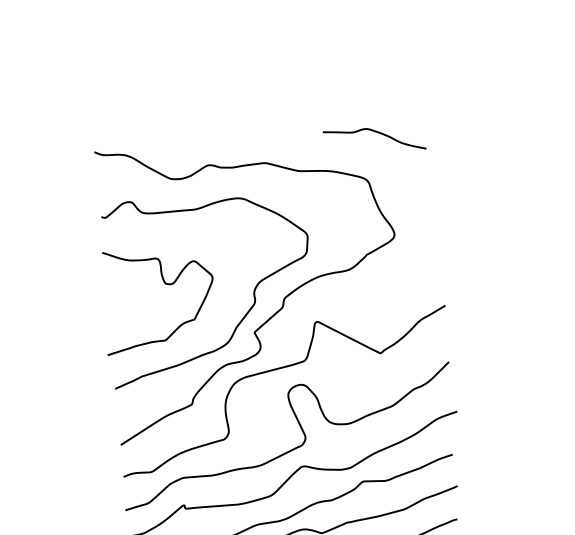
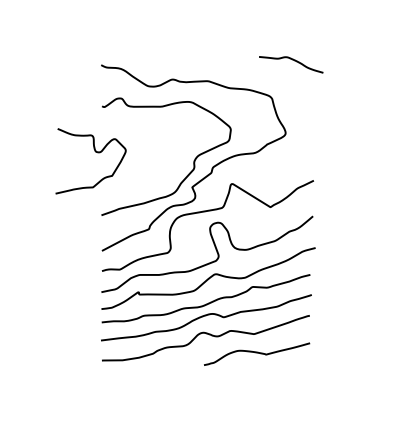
curve: (376, 133) -> (292, 60), moved
curve: (165, 284) -> (95, 152), moved

